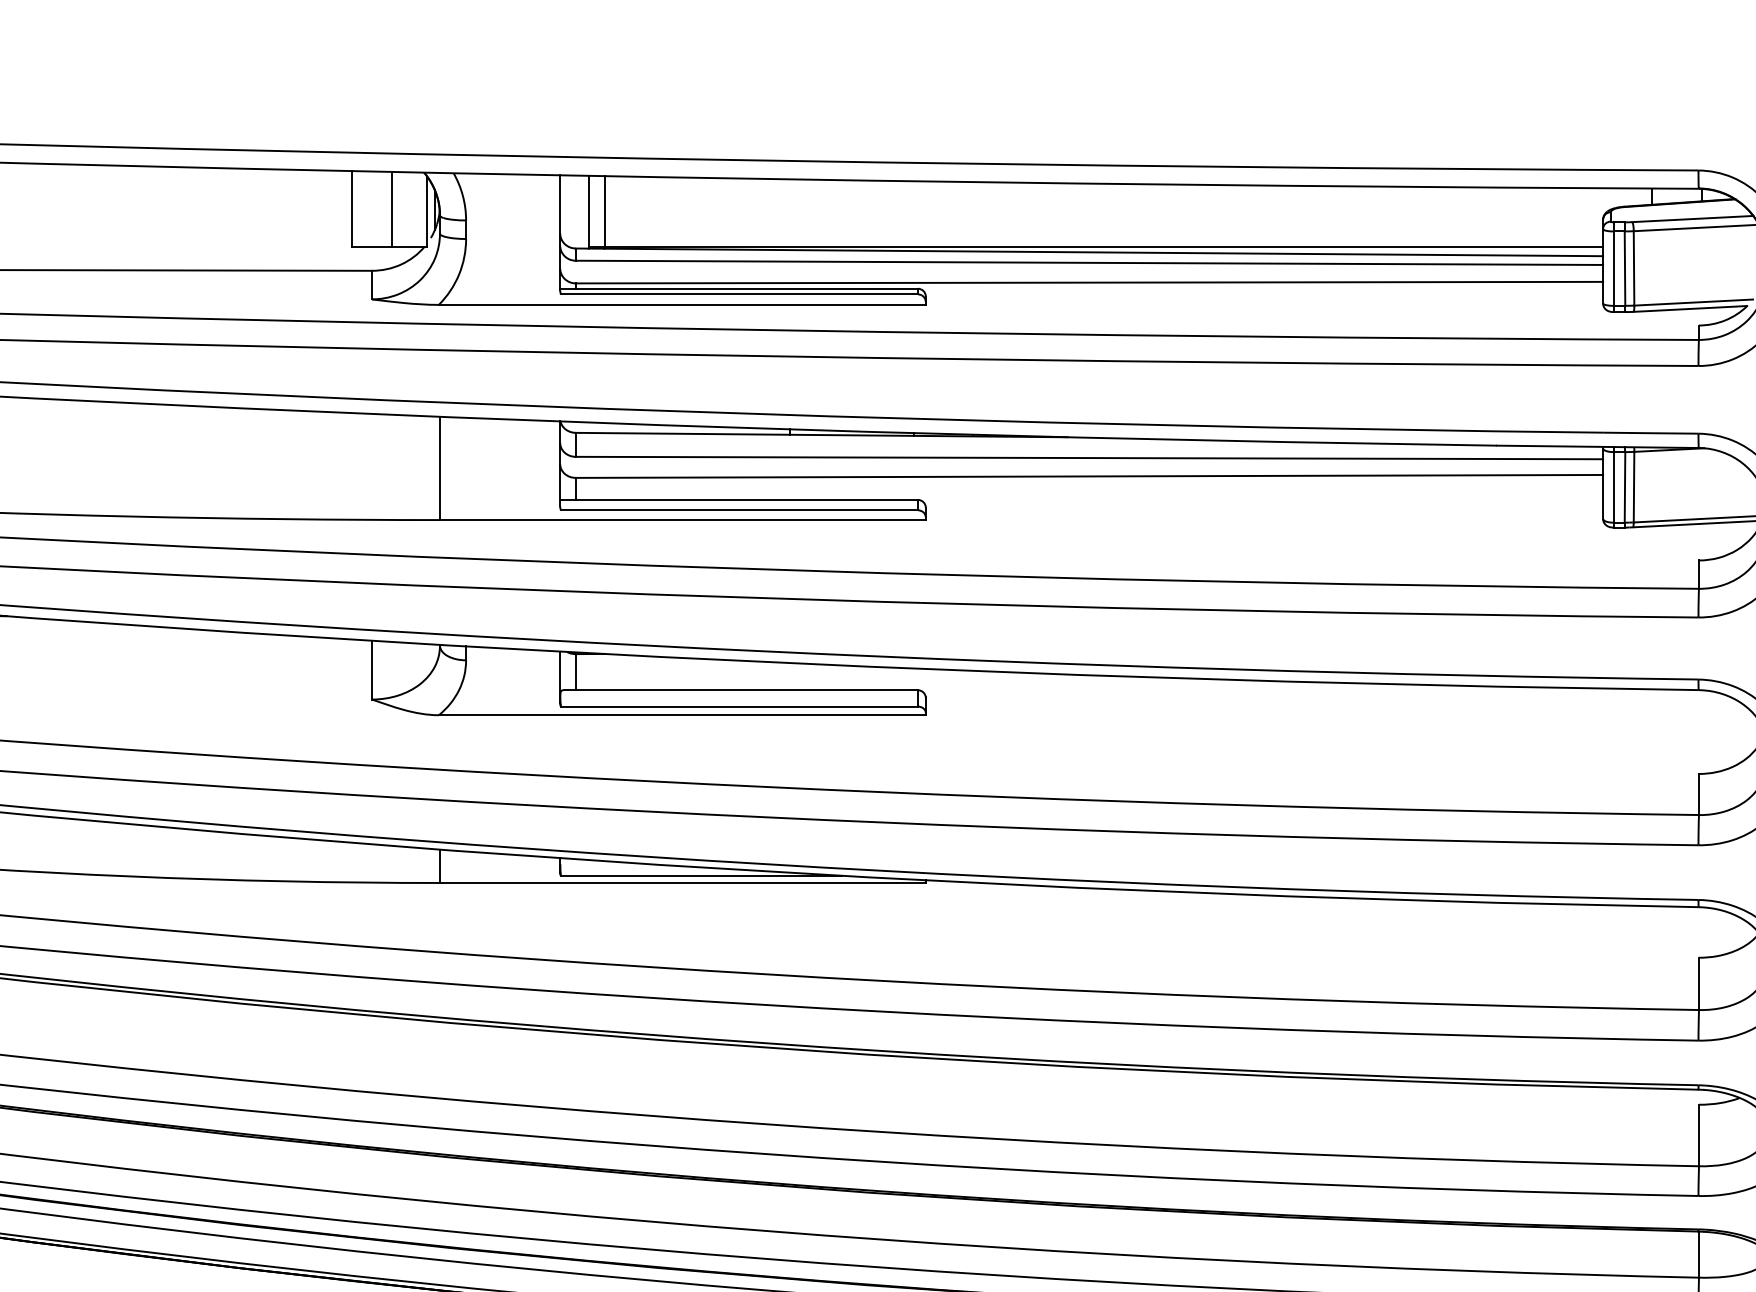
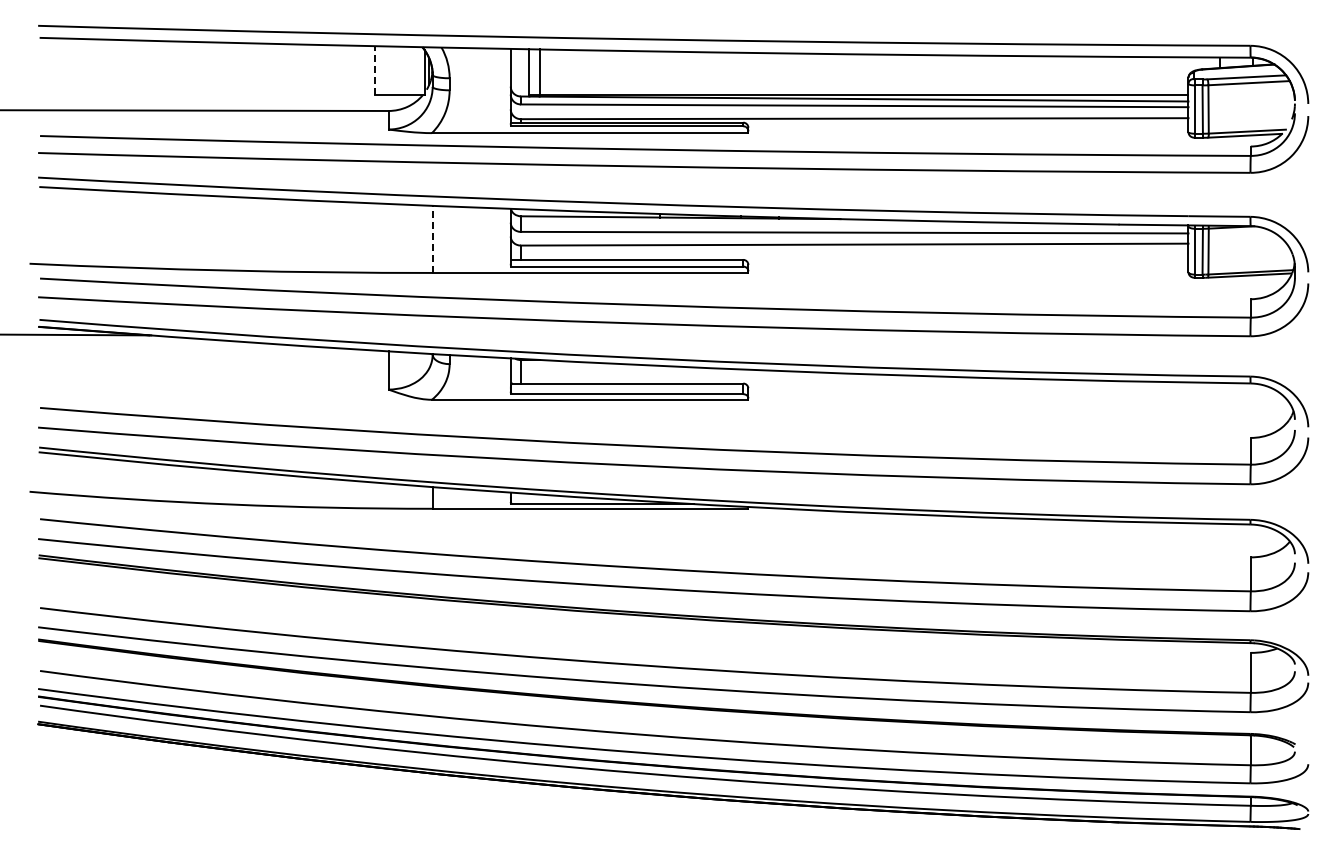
line: (351, 208) -> (375, 70), solid -> dashed
line: (391, 208) -> (401, 70), removed
line: (439, 468) -> (432, 239), solid -> dashed

